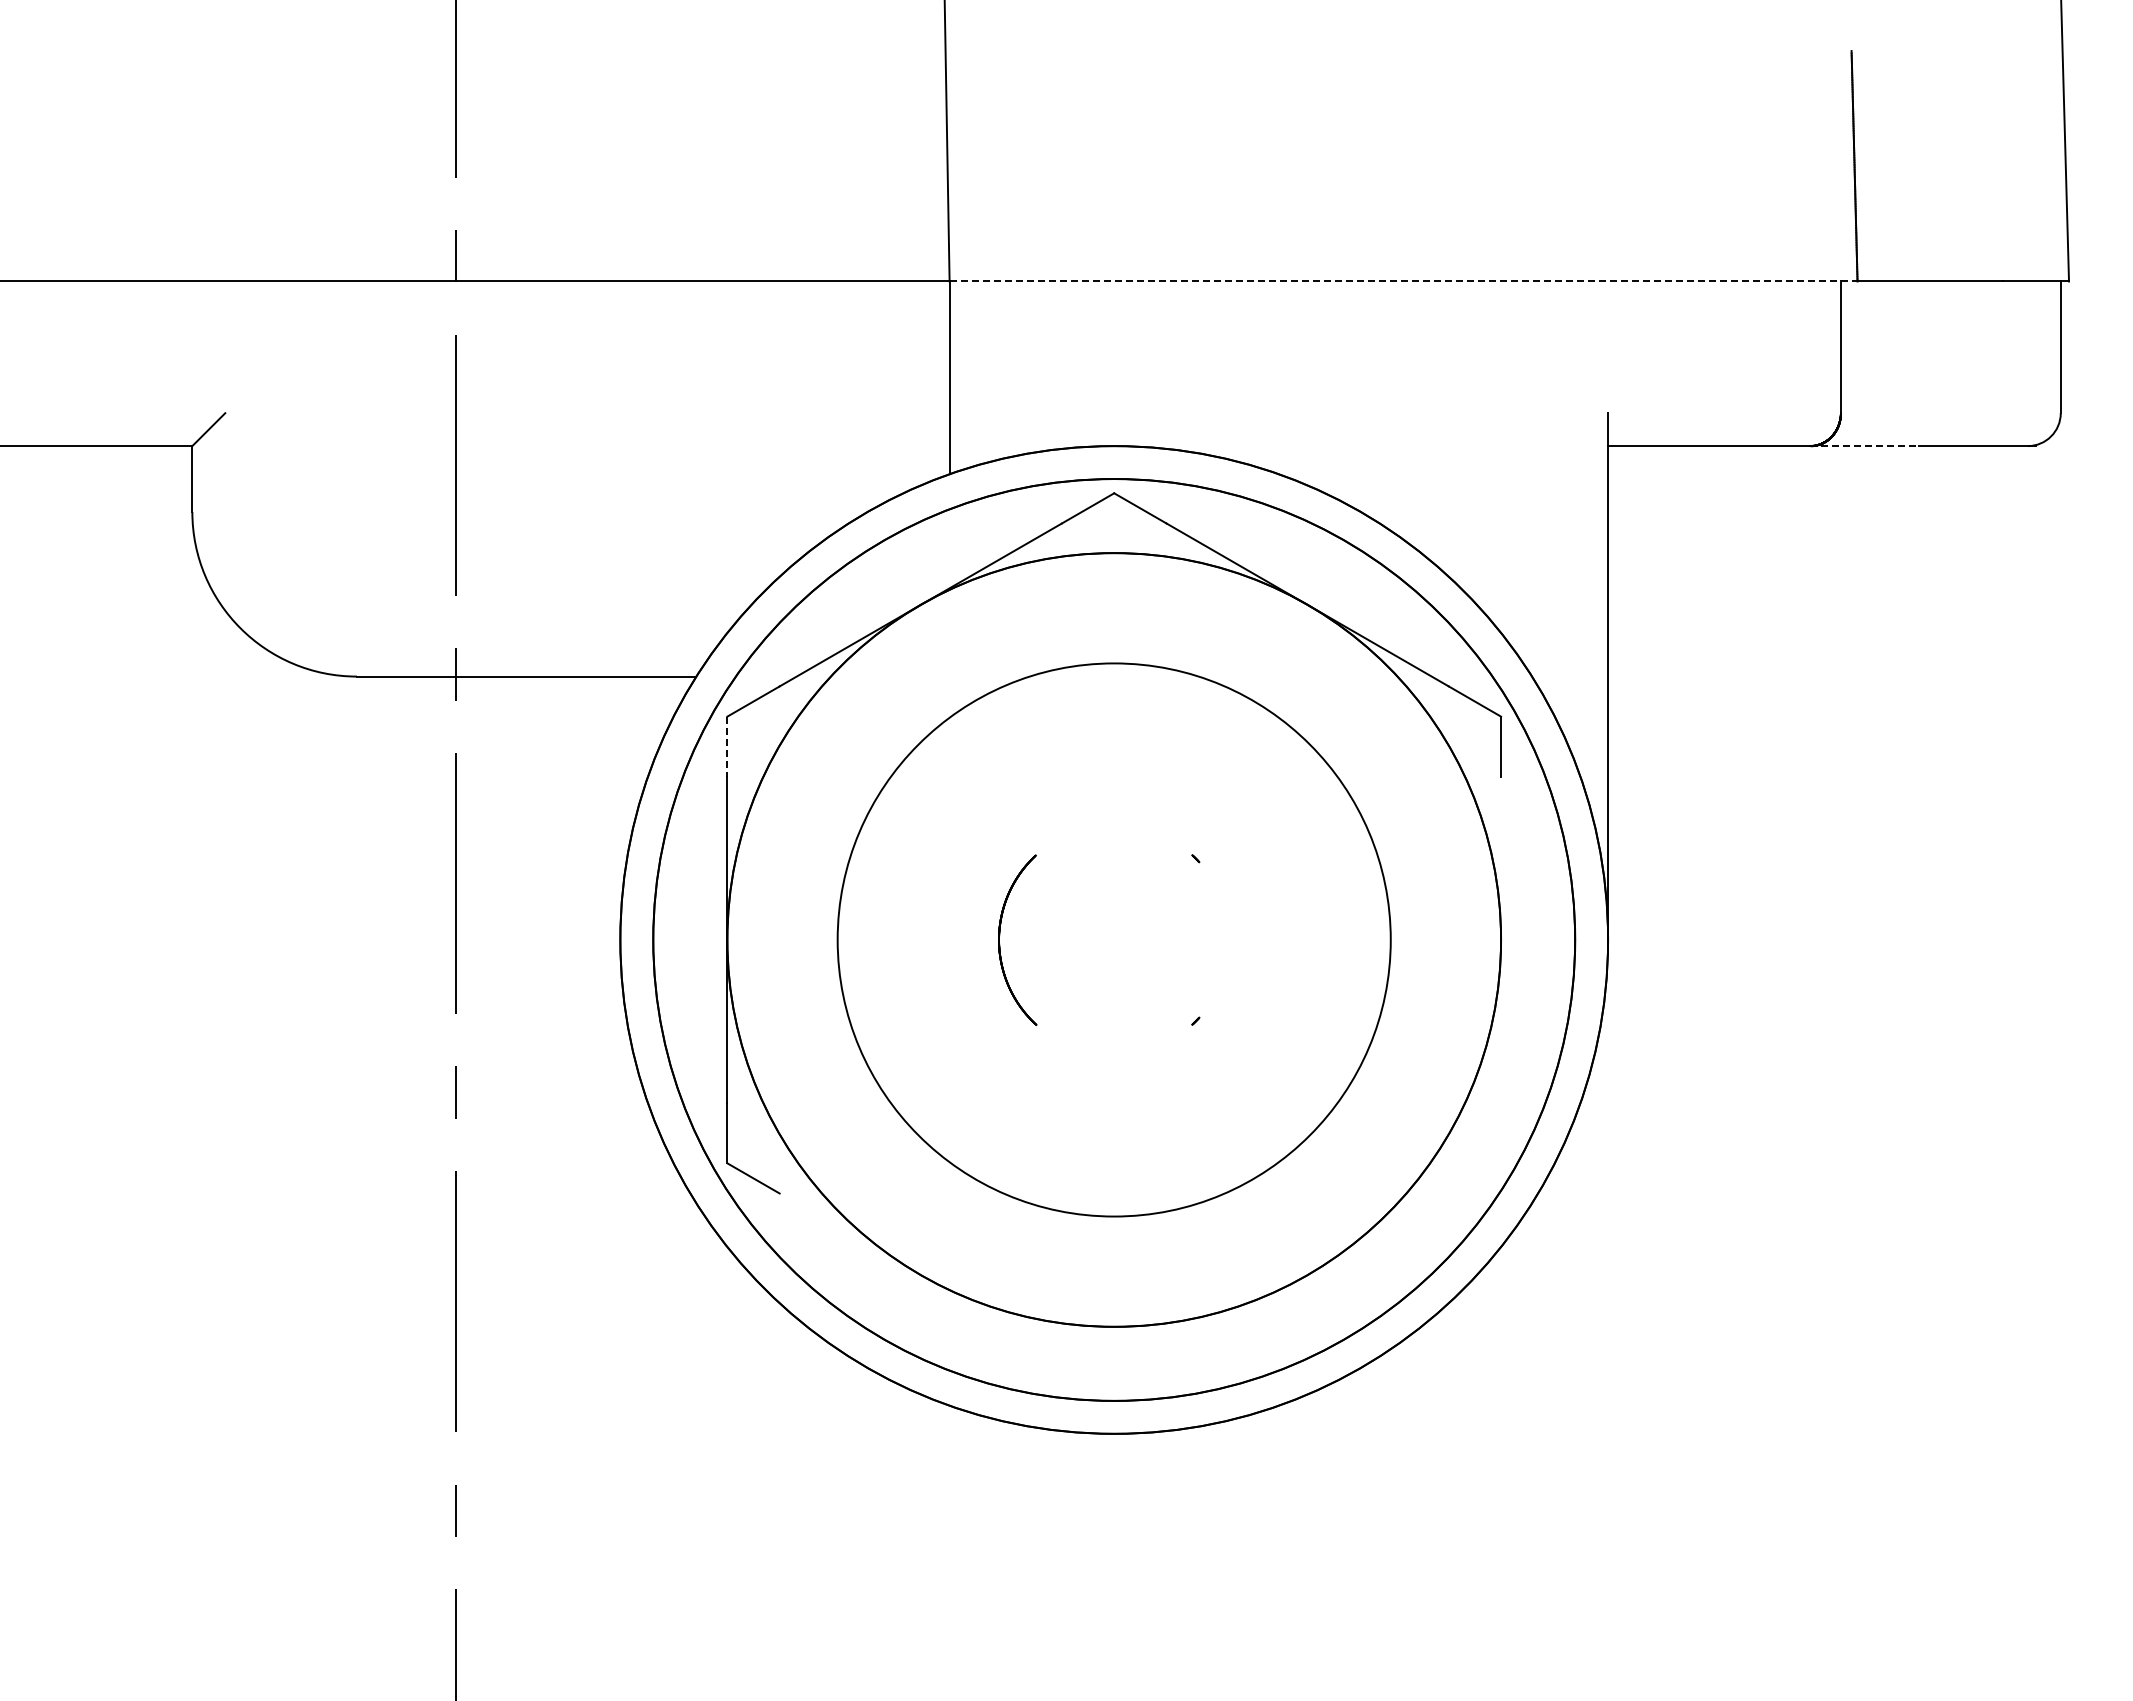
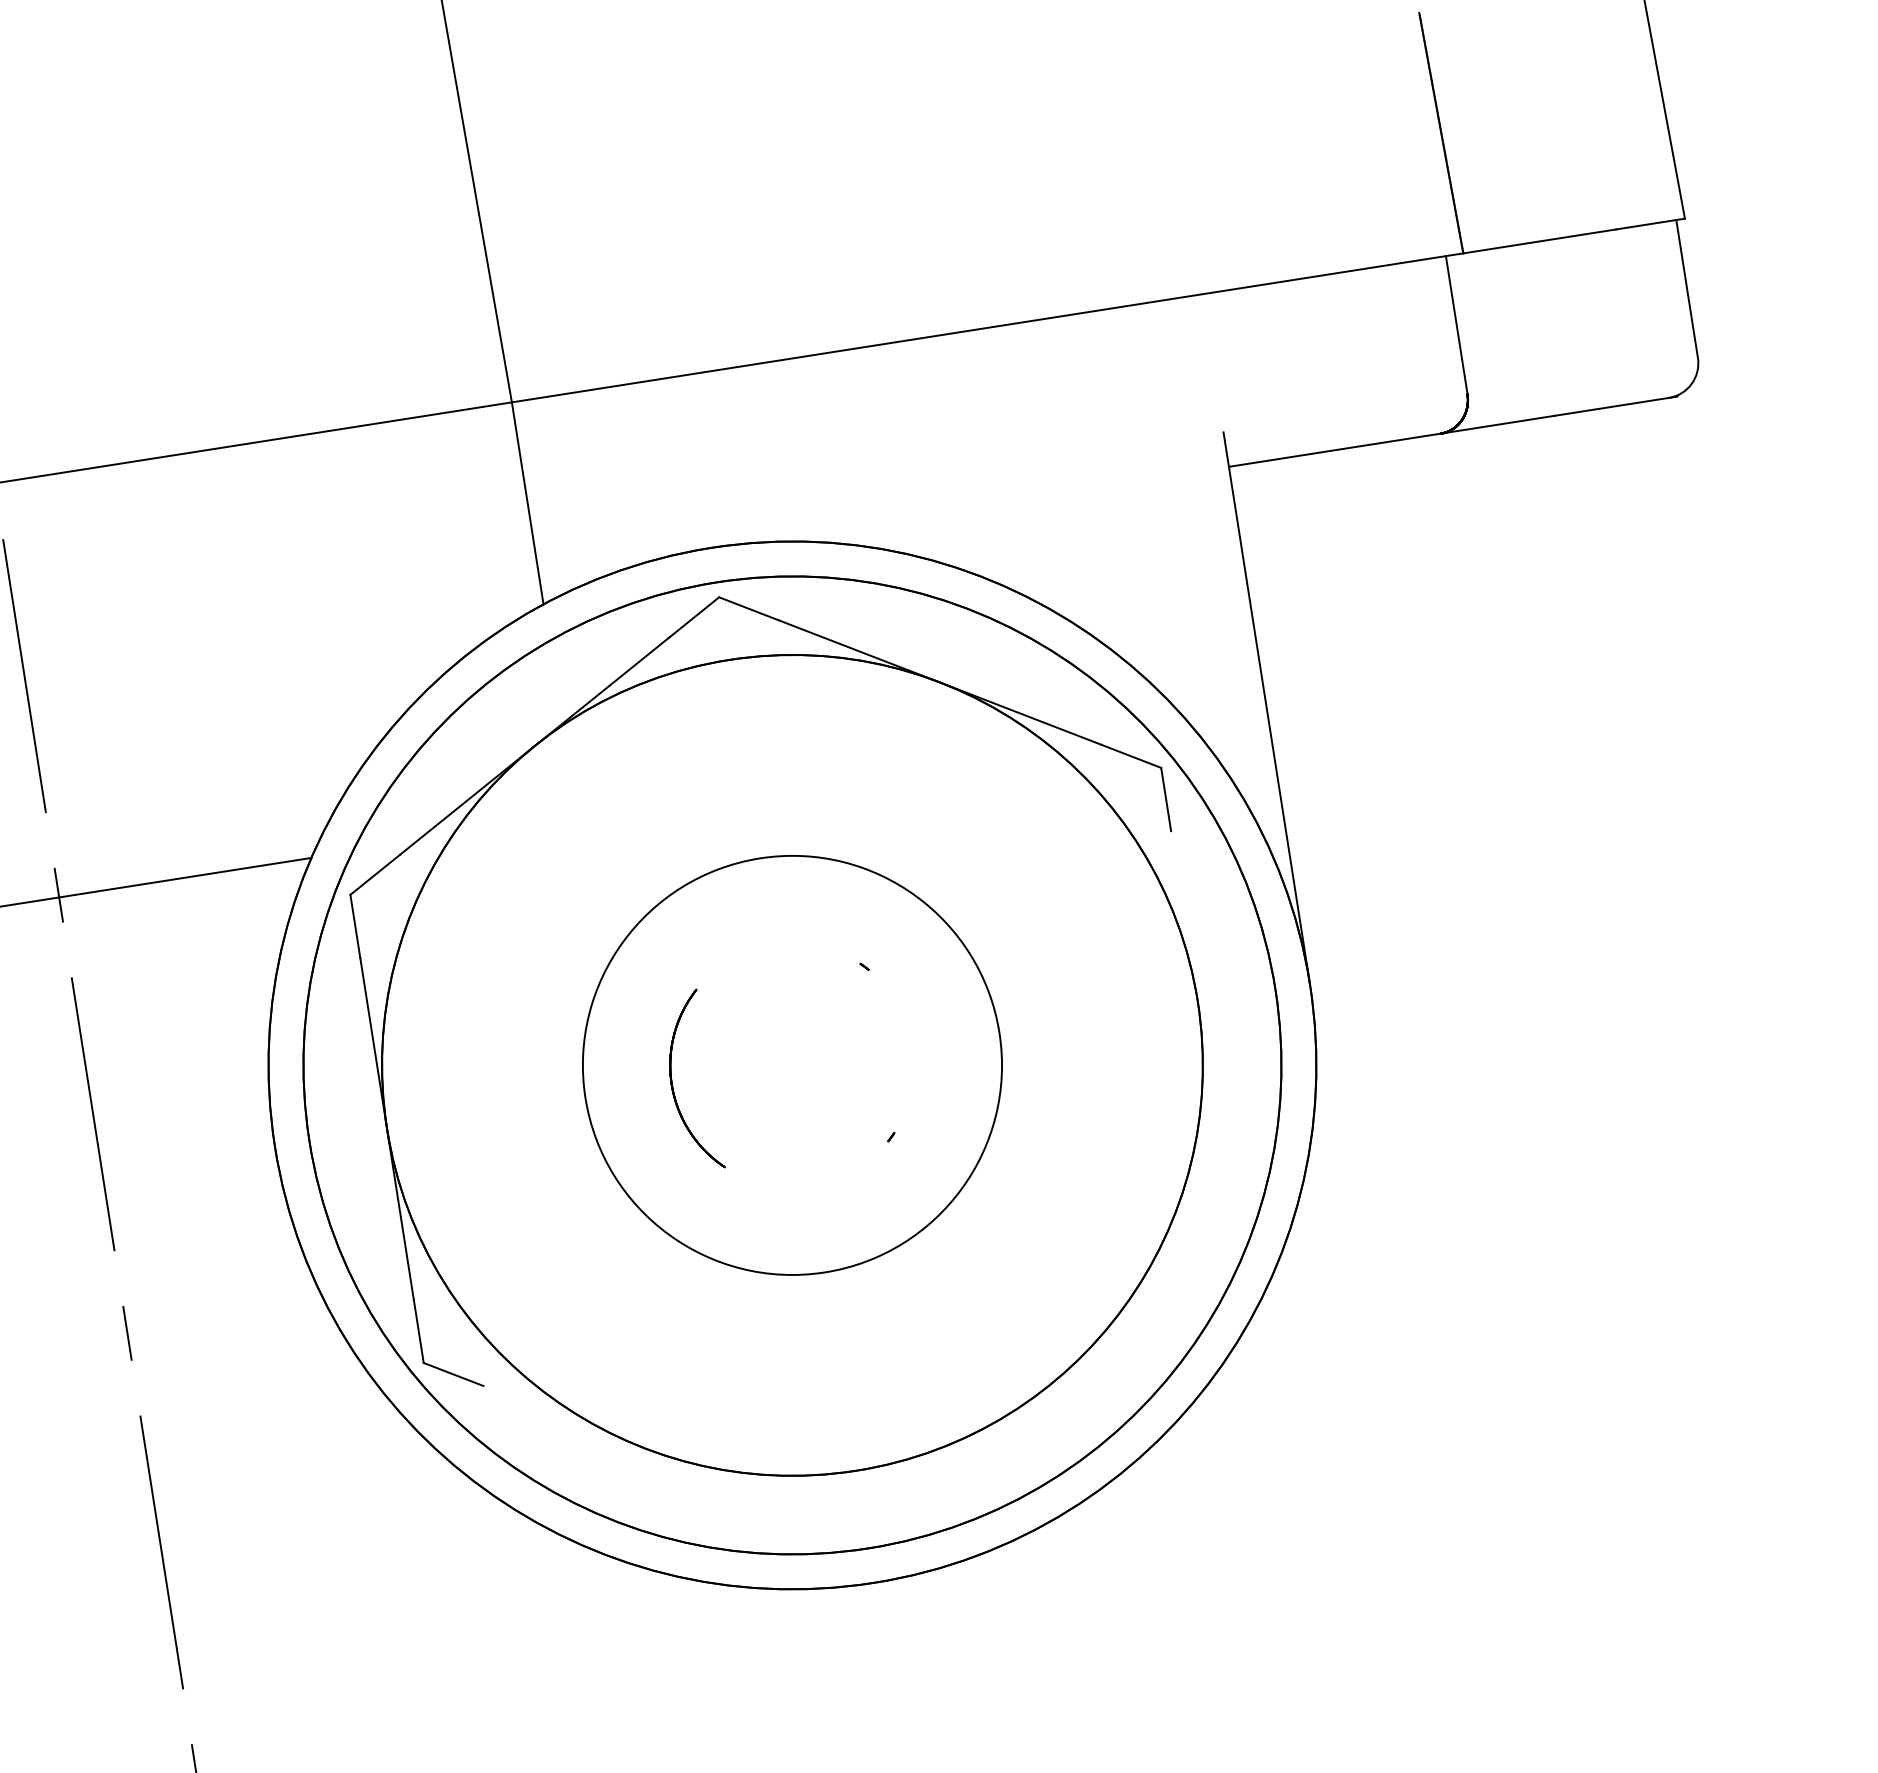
line: (1403, 281) -> (987, 327), dashed -> solid
line: (1865, 446) -> (1498, 424), dashed -> solid
line: (727, 747) -> (355, 927), dashed -> solid
circle: (1113, 939) -> (791, 1065), size x0.71

